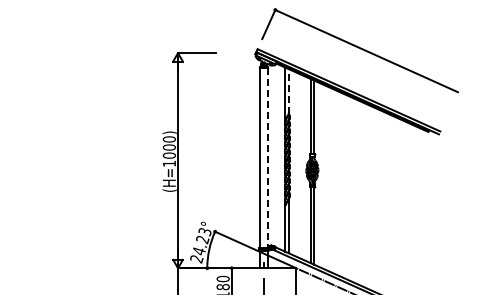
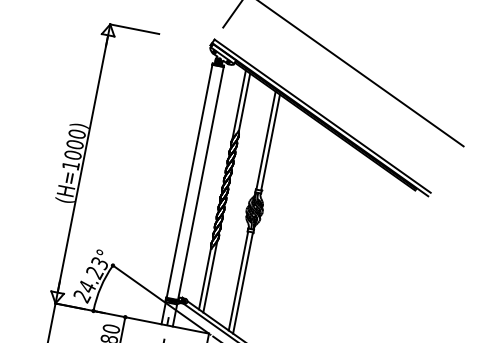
line: (289, 91) -> (245, 102), dashed -> solid
line: (268, 157) -> (201, 182), dashed -> solid

